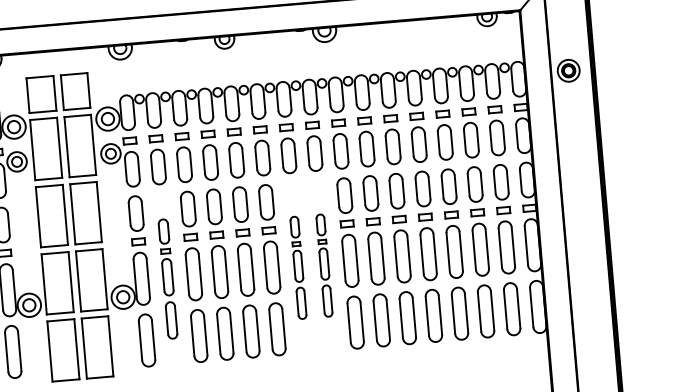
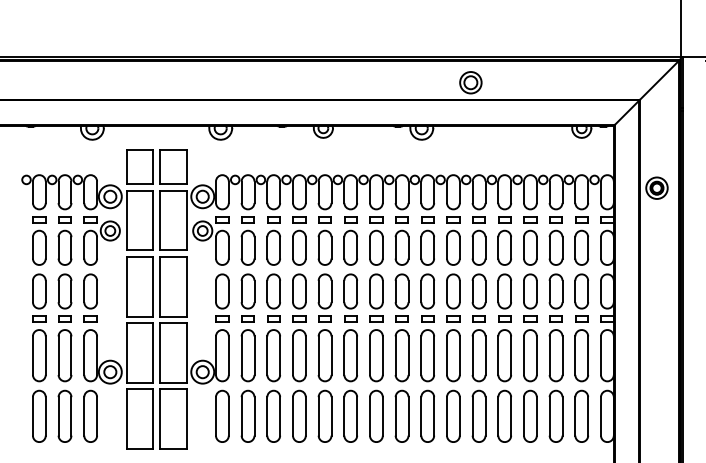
part: (323, 265) -> (401, 357), size x1.67
part: (298, 267) -> (376, 357), size x1.67
part: (167, 278) -> (247, 357), size x1.43

